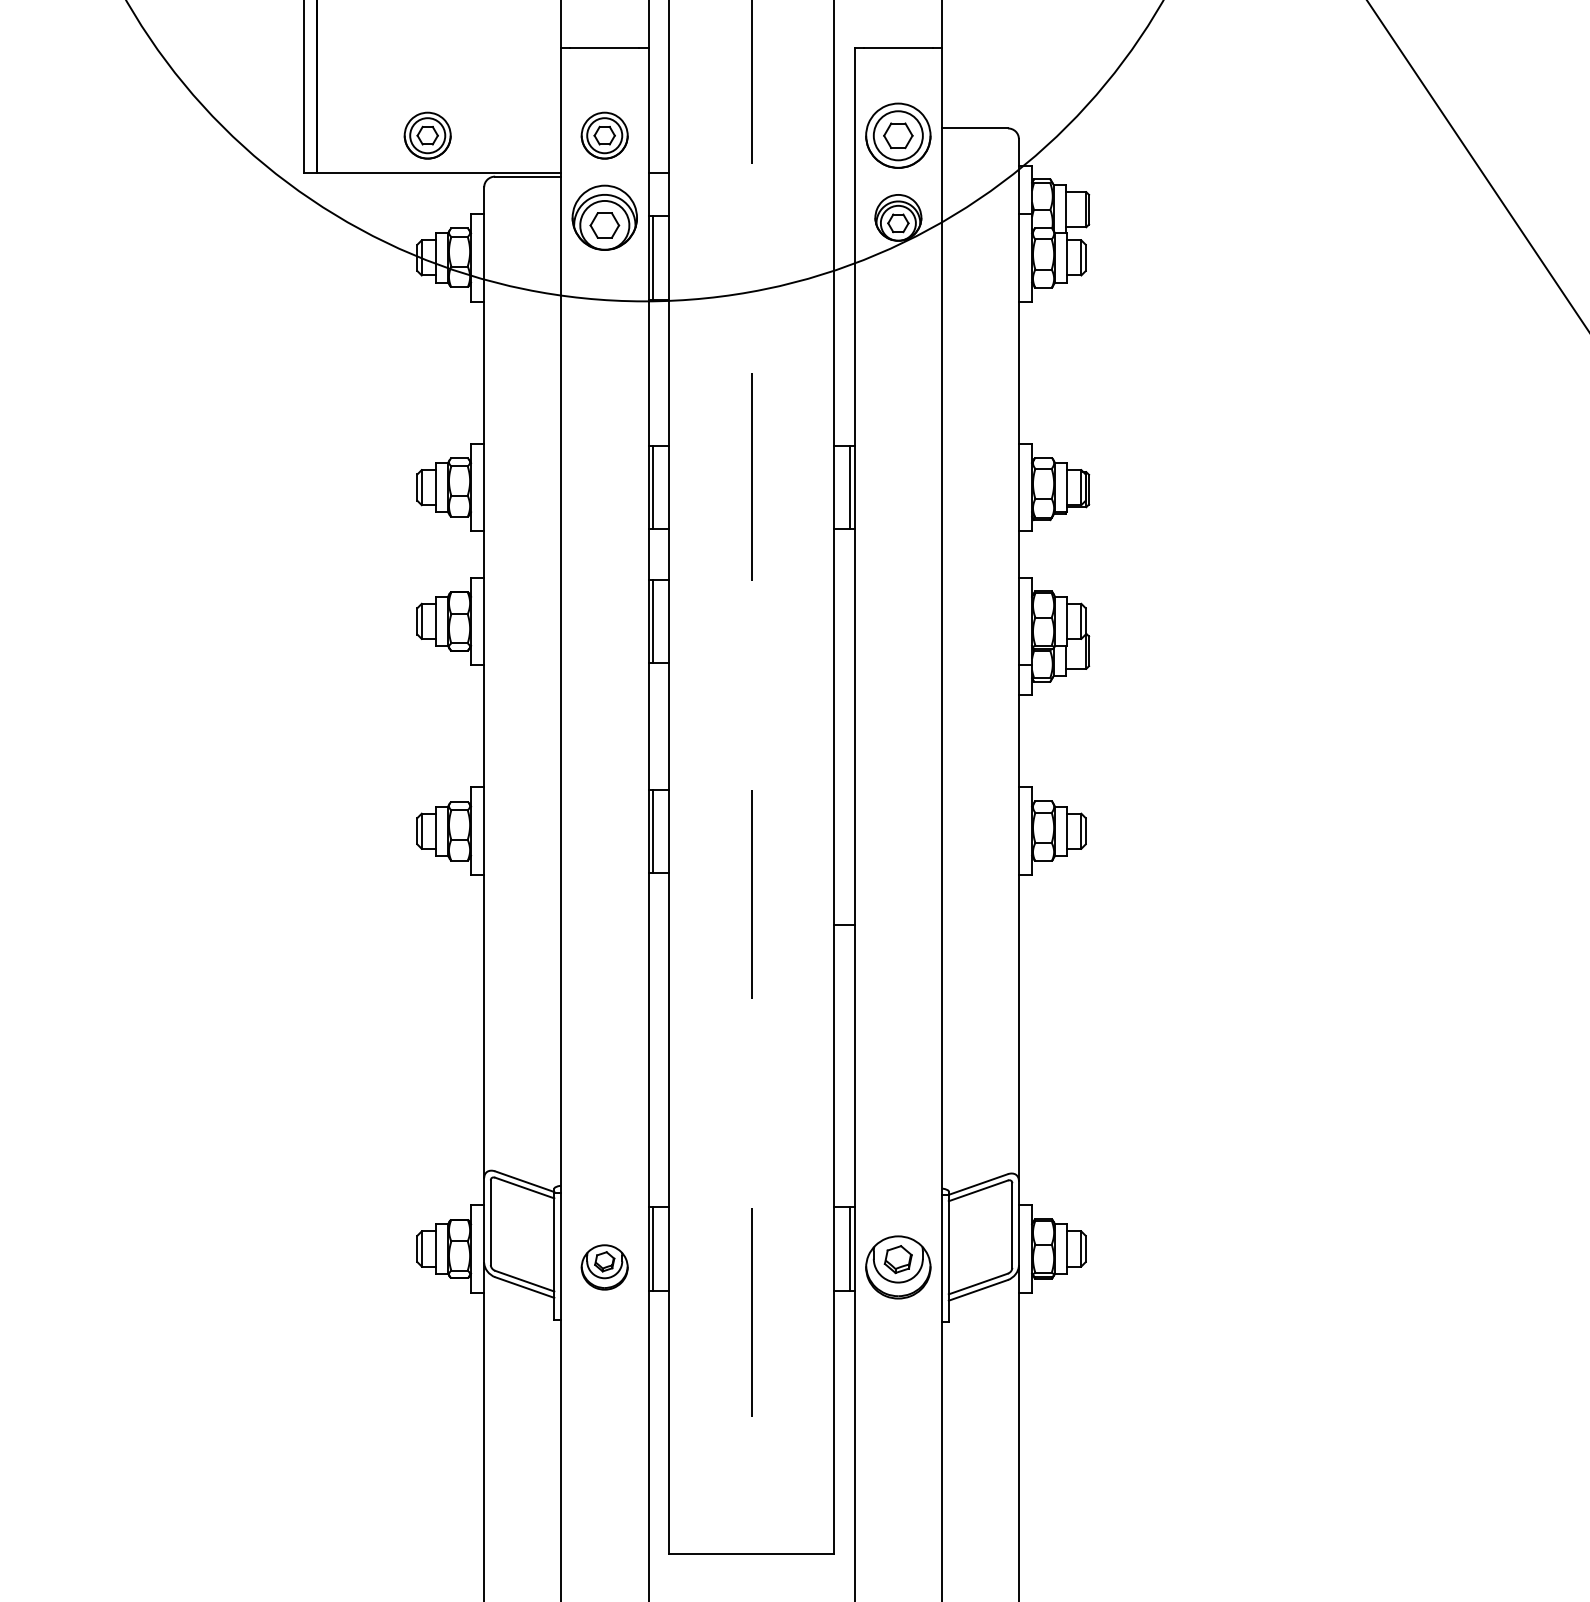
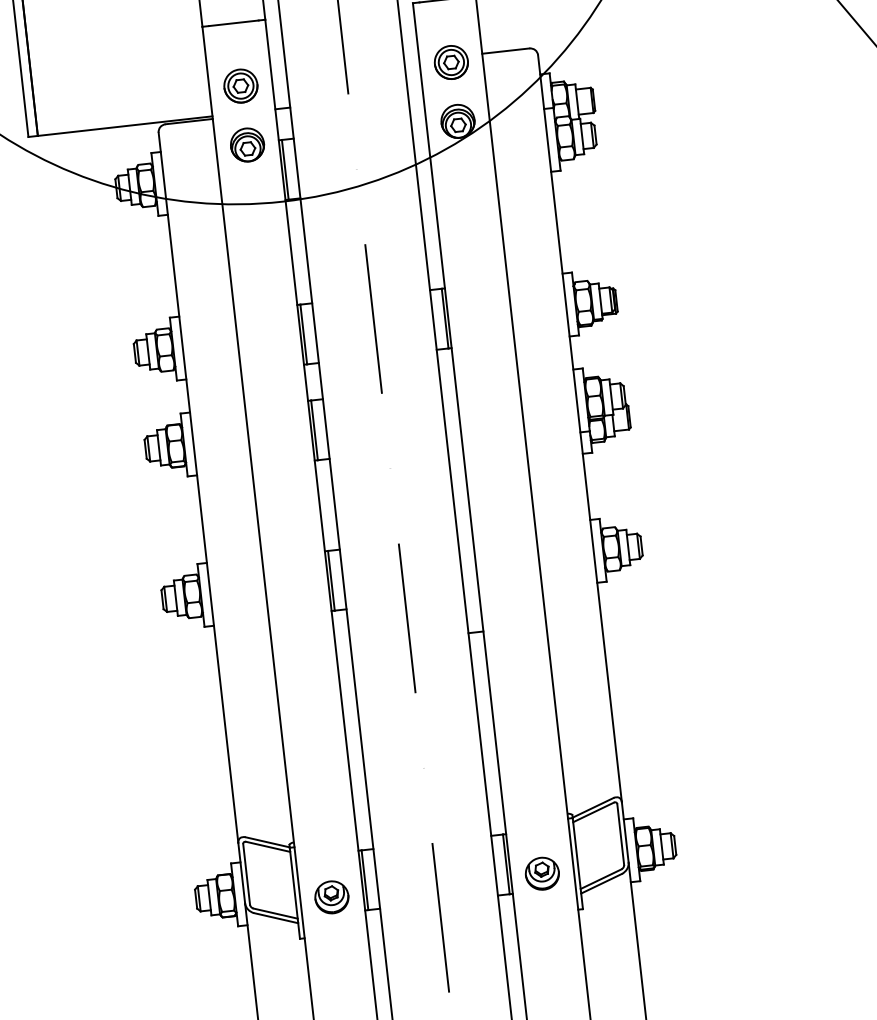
part: (427, 135) -> (113, 100), removed
part: (898, 135) -> (451, 62), size x0.71
part: (604, 217) -> (247, 144), size x0.71
part: (898, 1267) -> (542, 873), size x0.71

